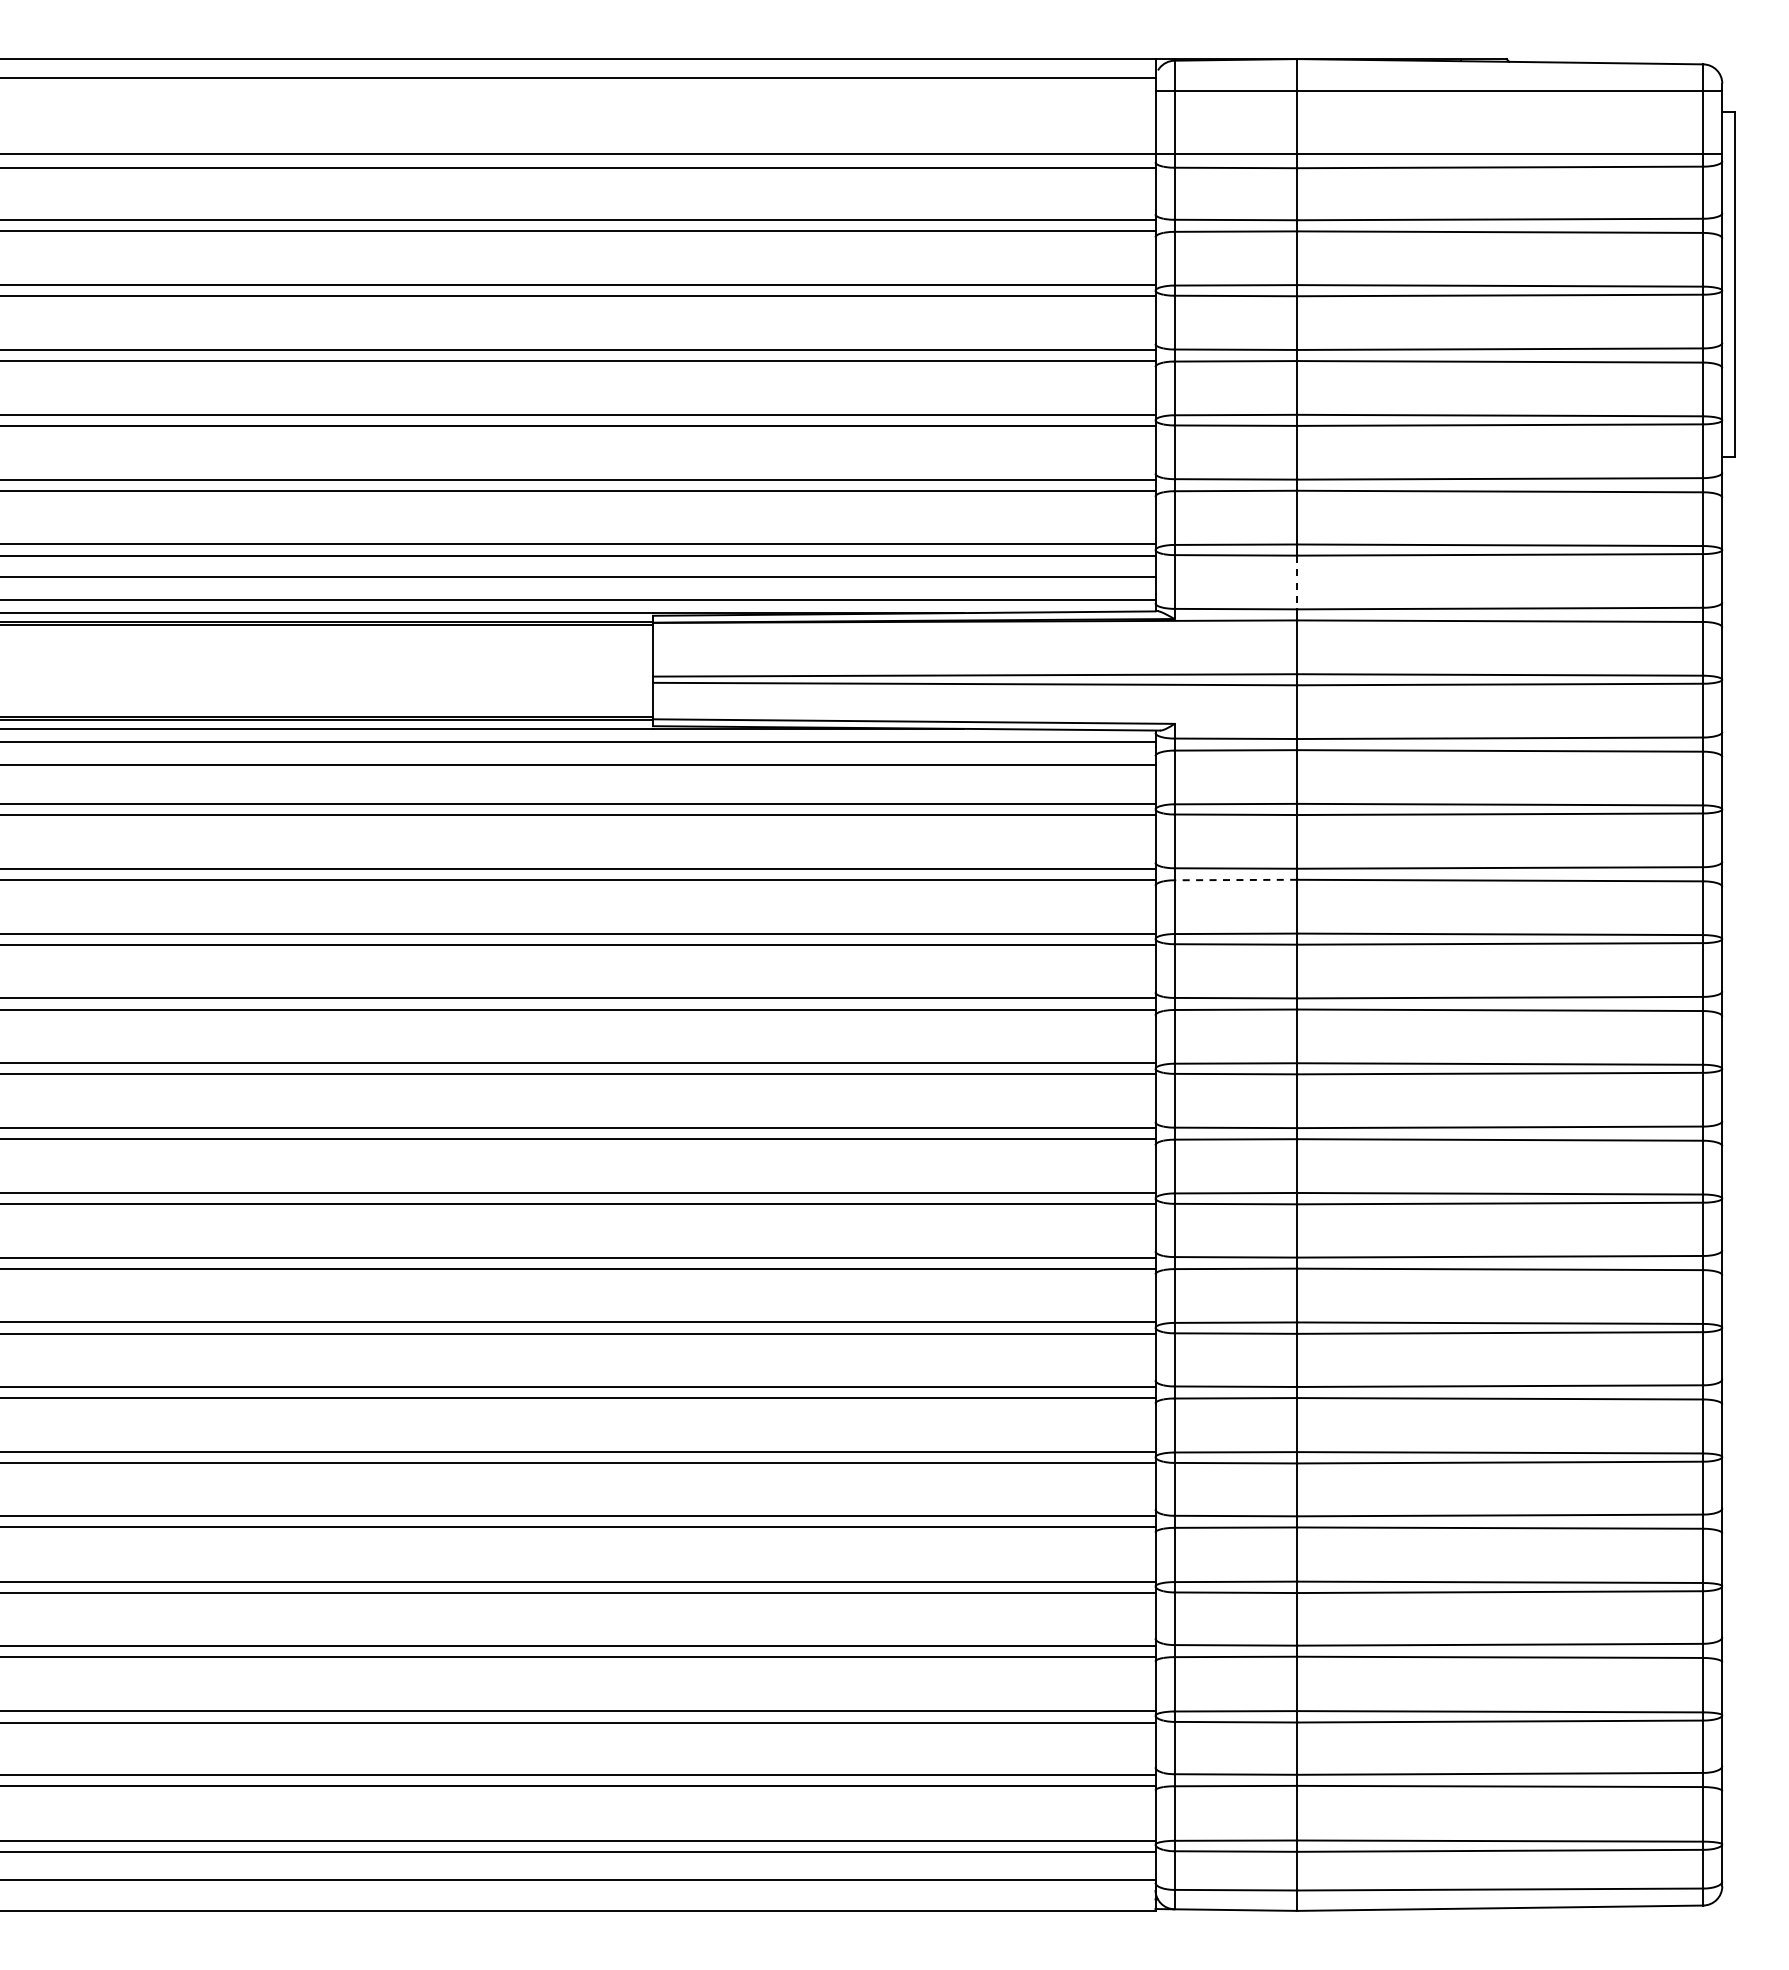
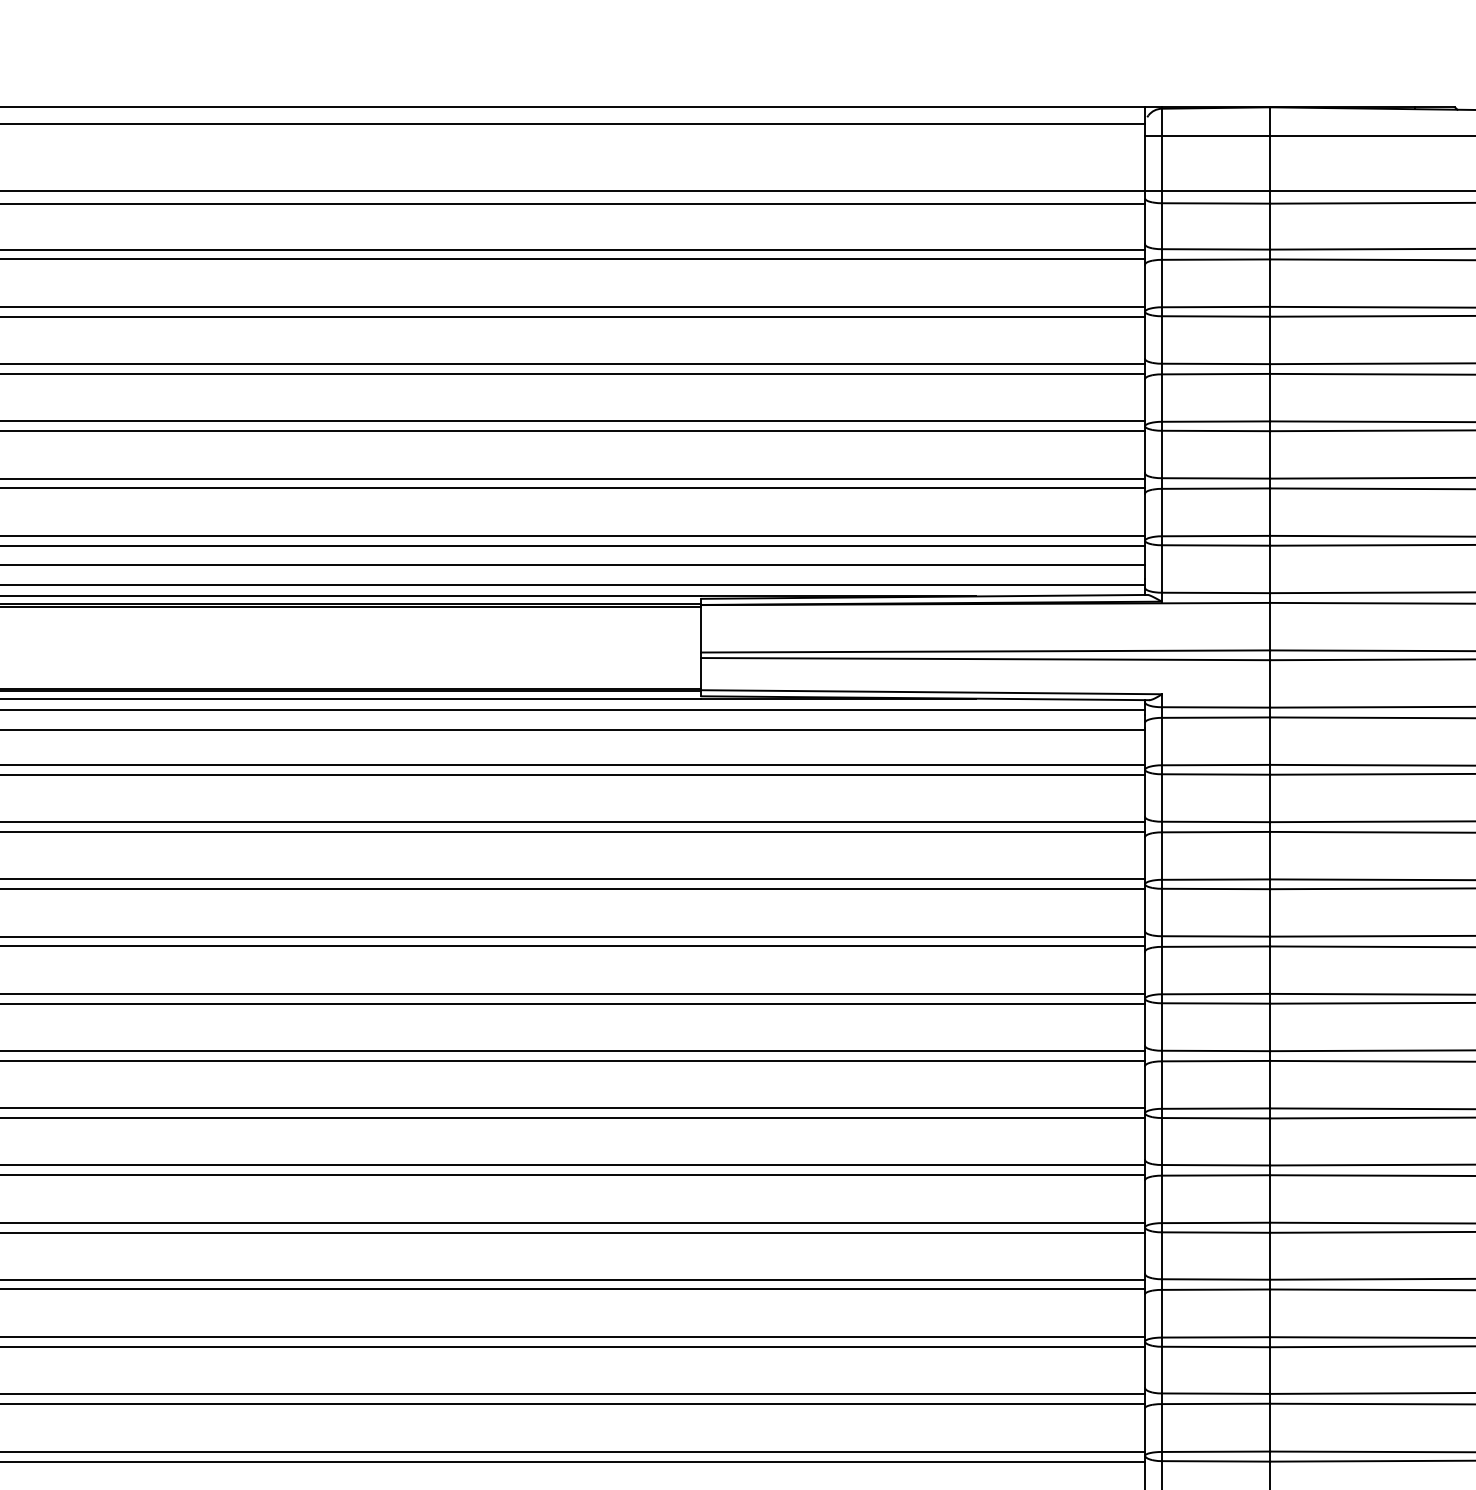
line: (1297, 582) -> (1270, 569), dashed -> solid
line: (1235, 880) -> (1215, 832), dashed -> solid

